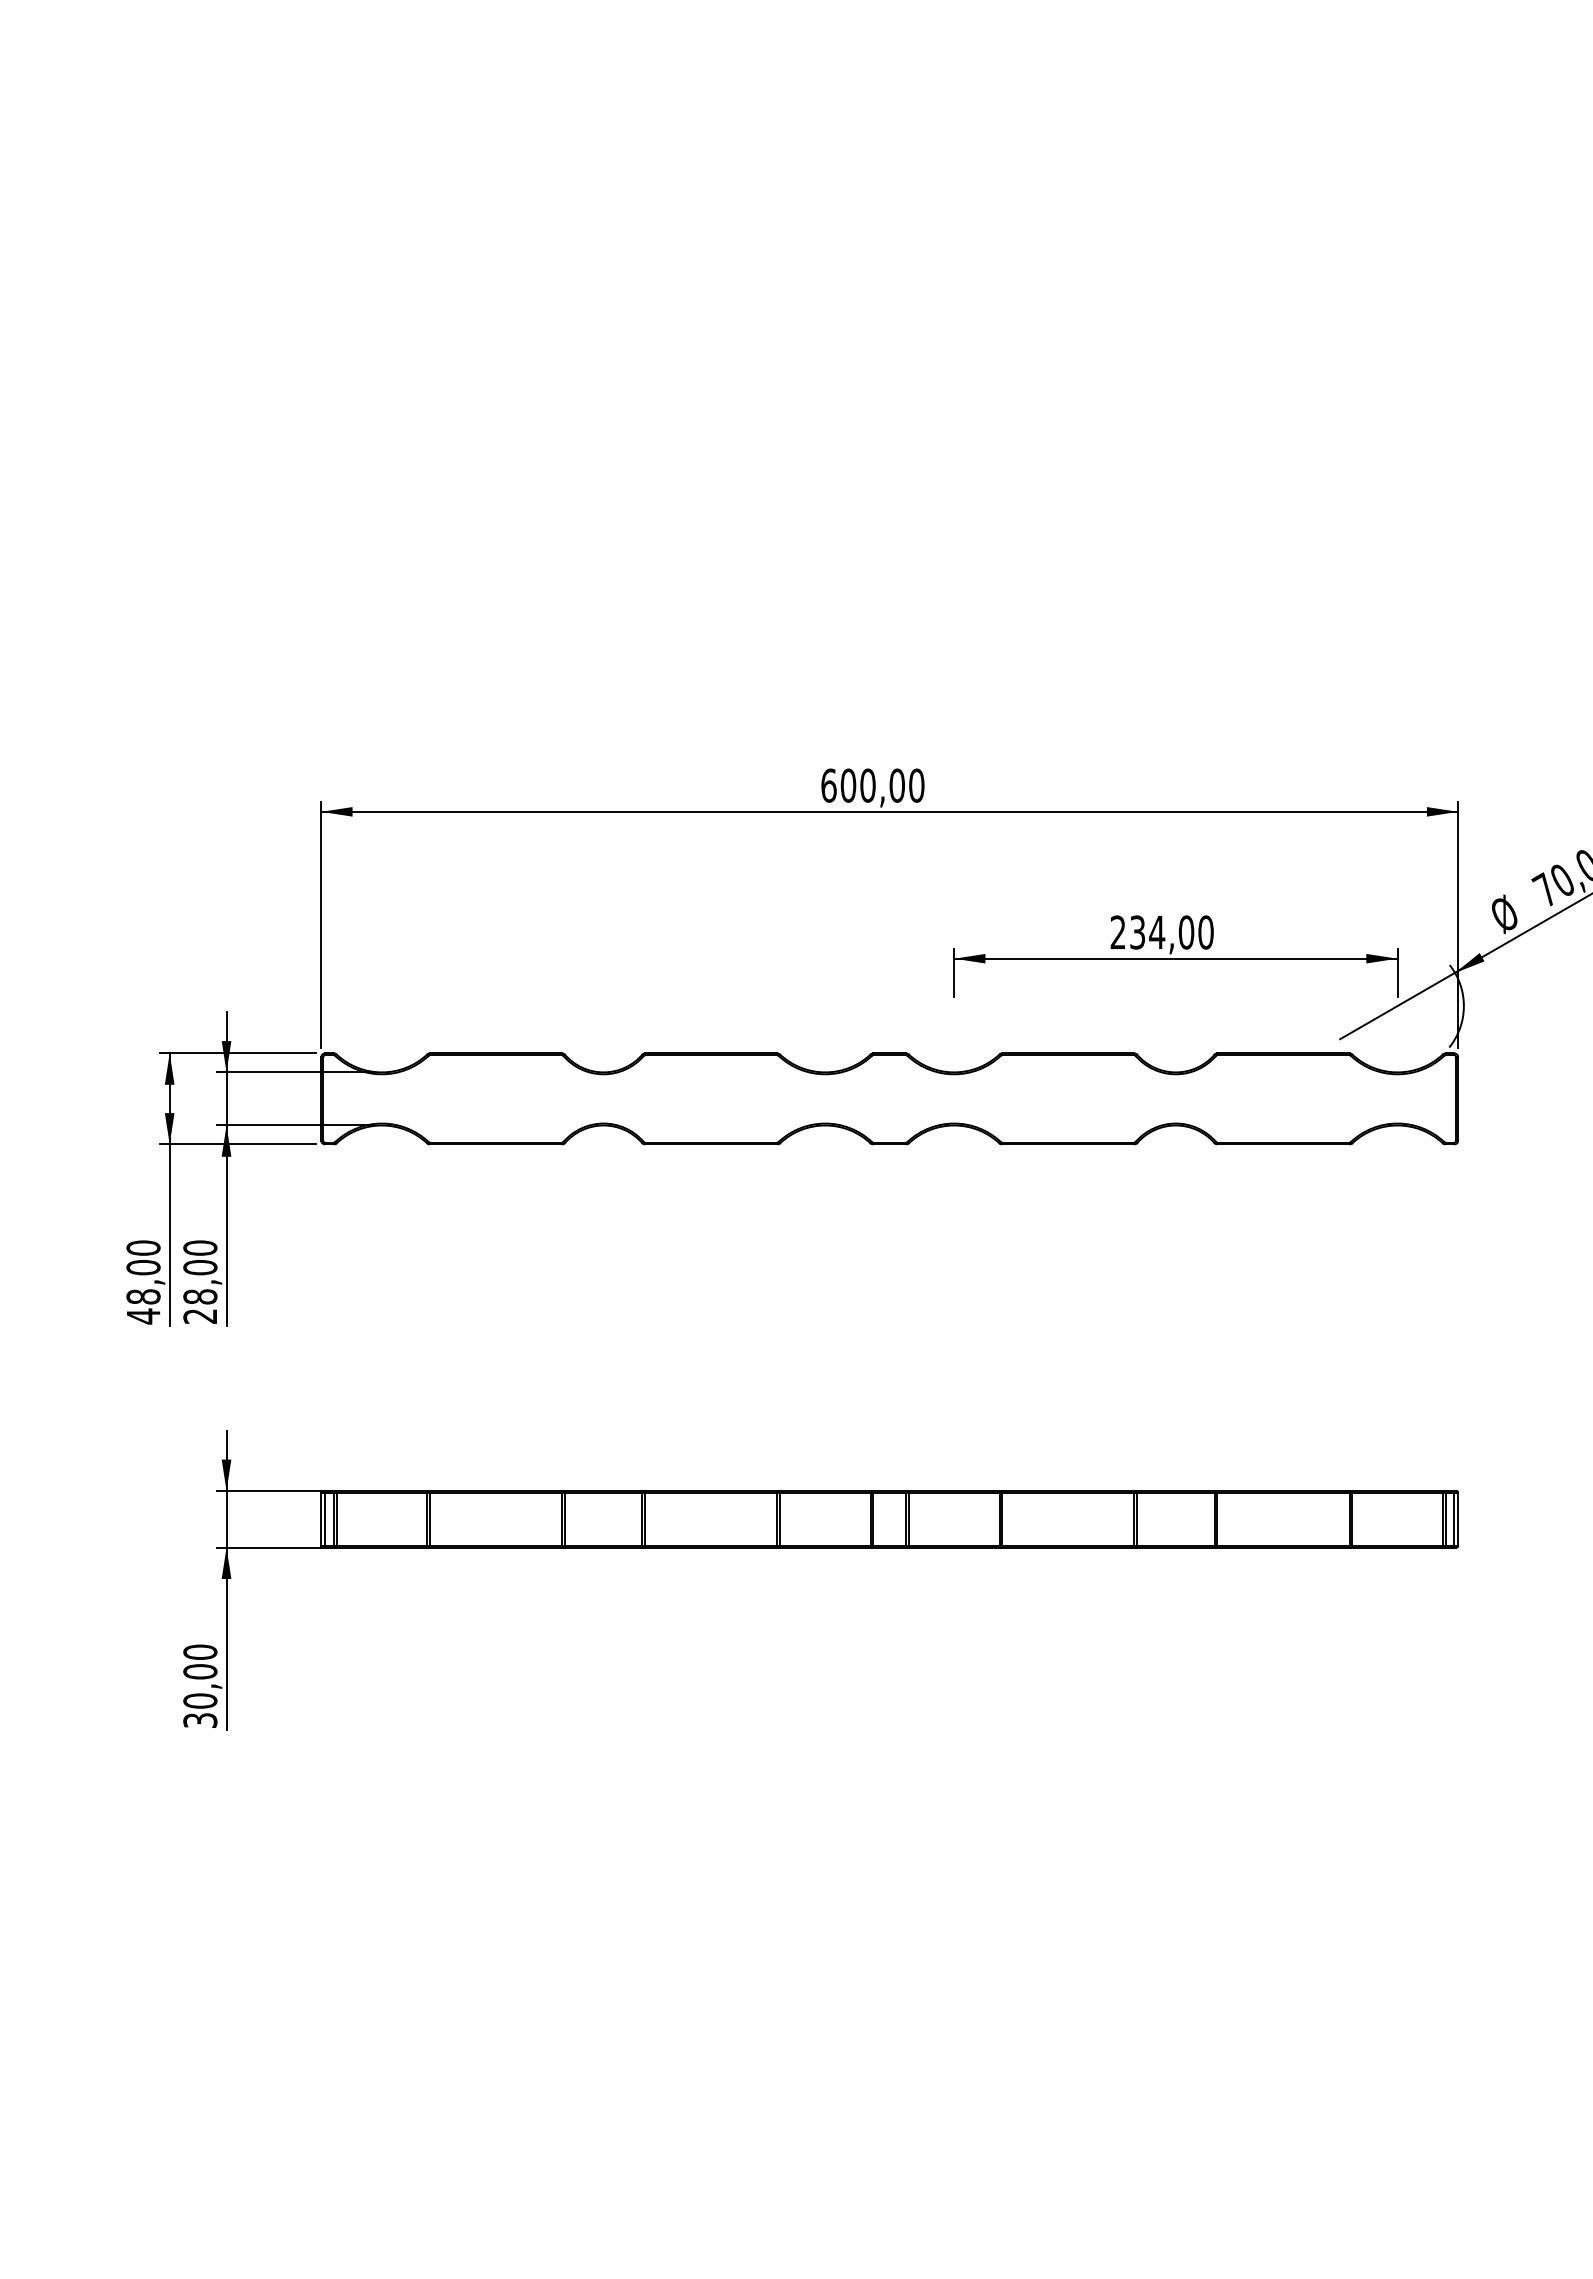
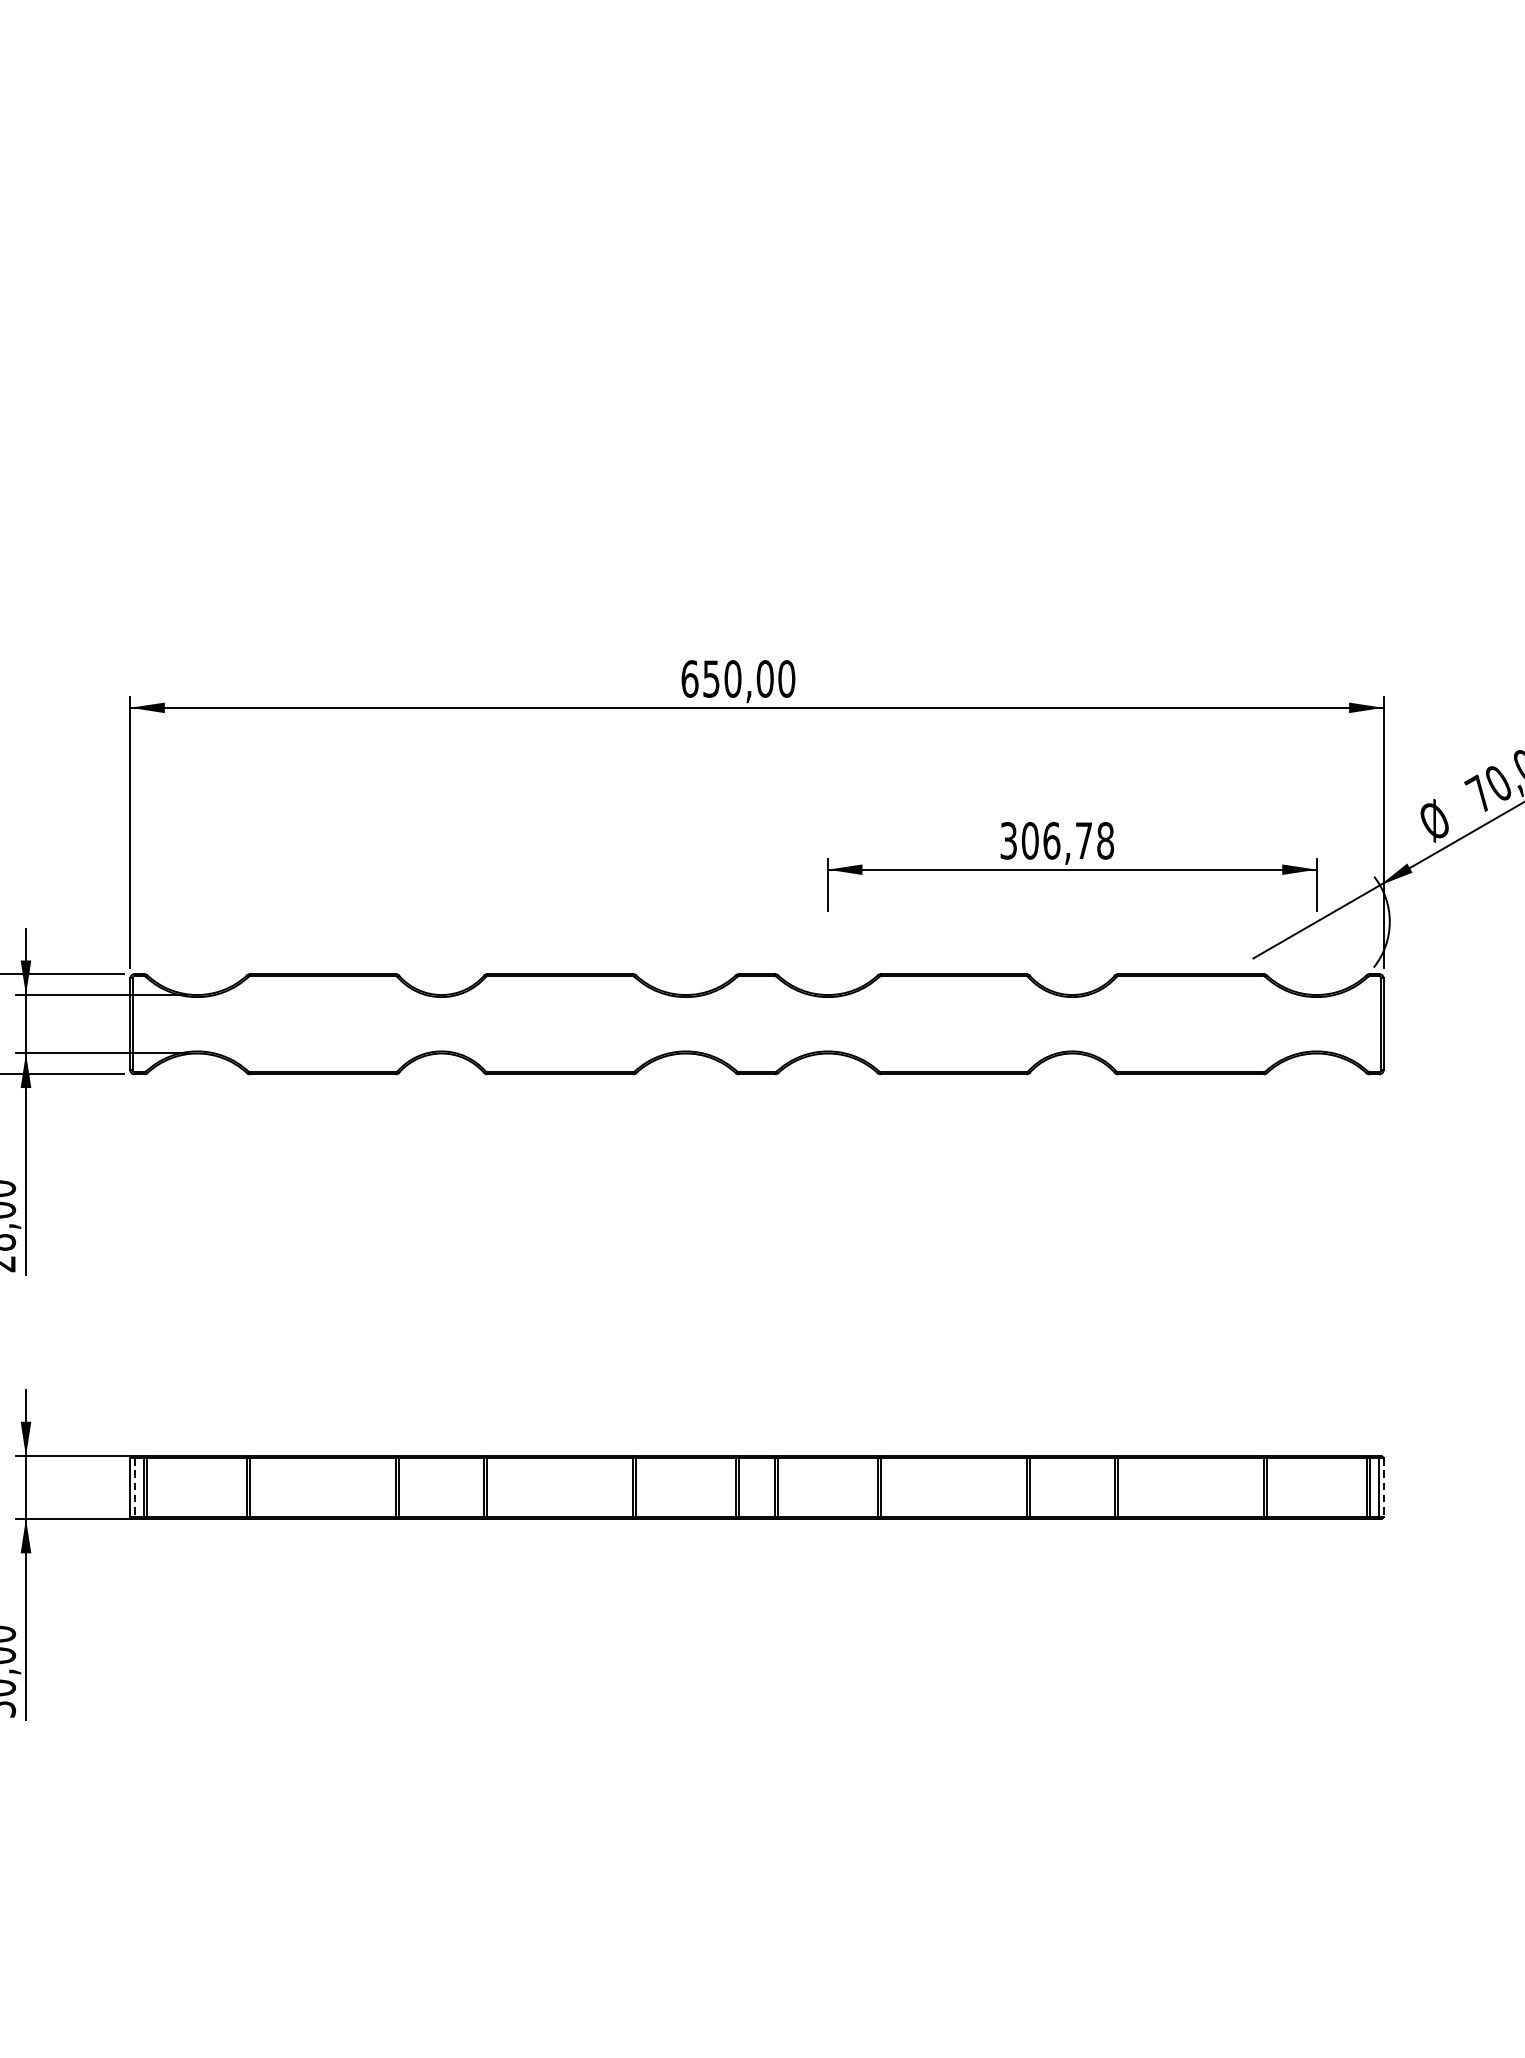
text: (848, 785) -> (711, 678), 600,00 -> 650,00
text: (1161, 932) -> (1056, 840), 234,00 -> 306,78
line: (325, 1519) -> (135, 1487), solid -> dashed
line: (1458, 1519) -> (1383, 1487), solid -> dashed

